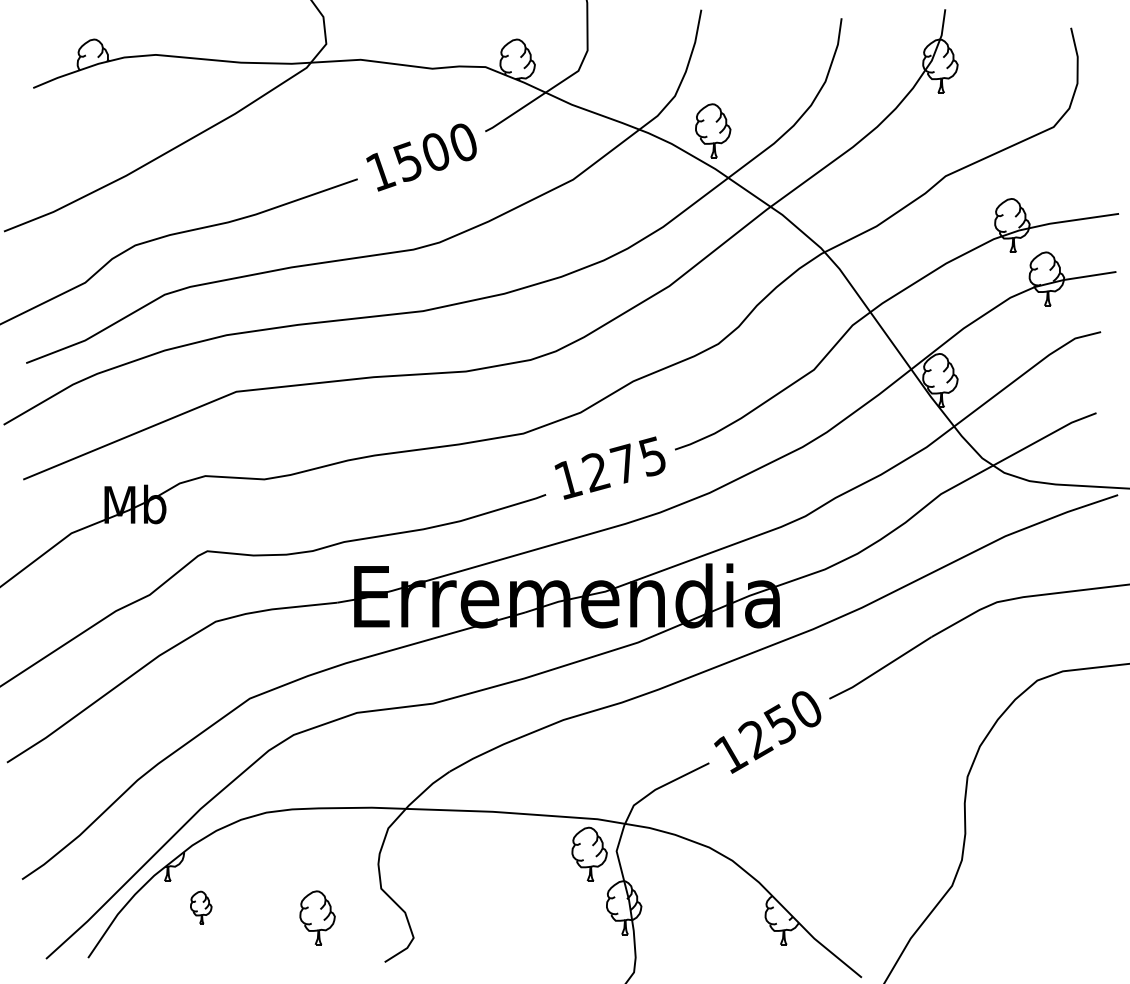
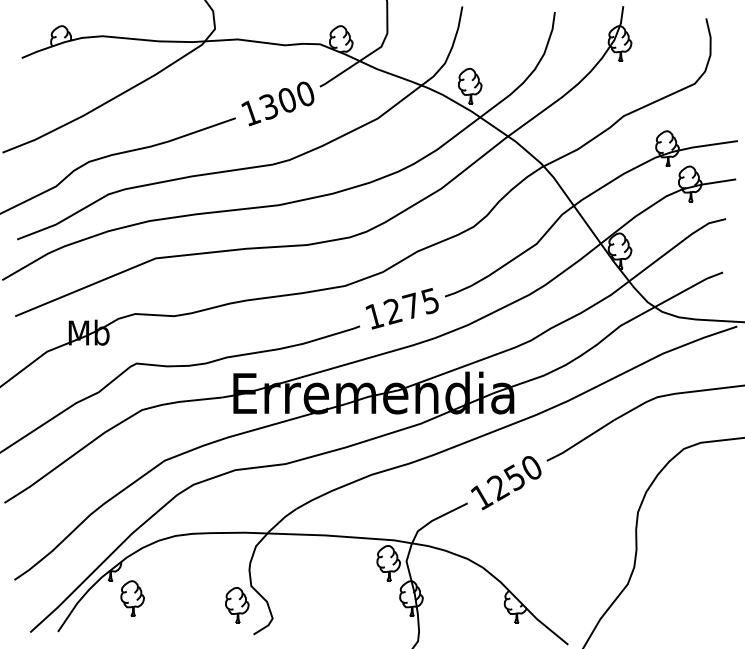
text: (407, 158) -> (268, 104), 1500 -> 1300
part: (201, 907) -> (132, 598), size x1.67
part: (317, 918) -> (237, 605), moved

